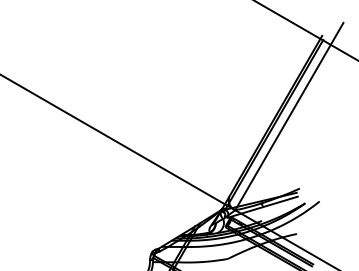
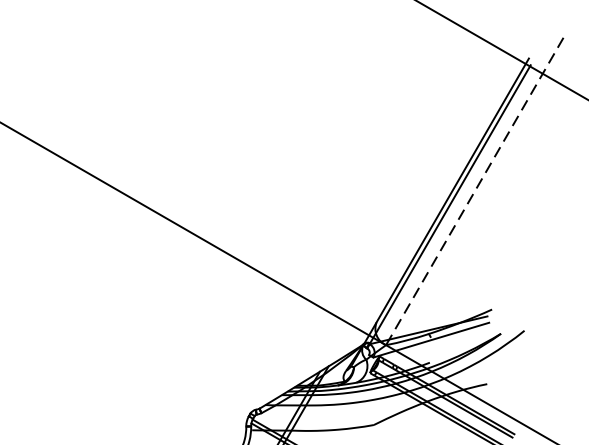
line: (289, 117) -> (474, 192), solid -> dashed

